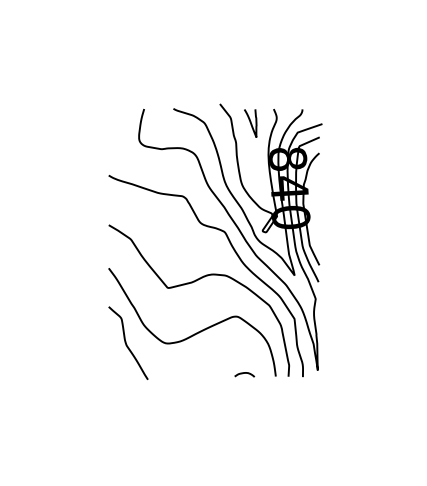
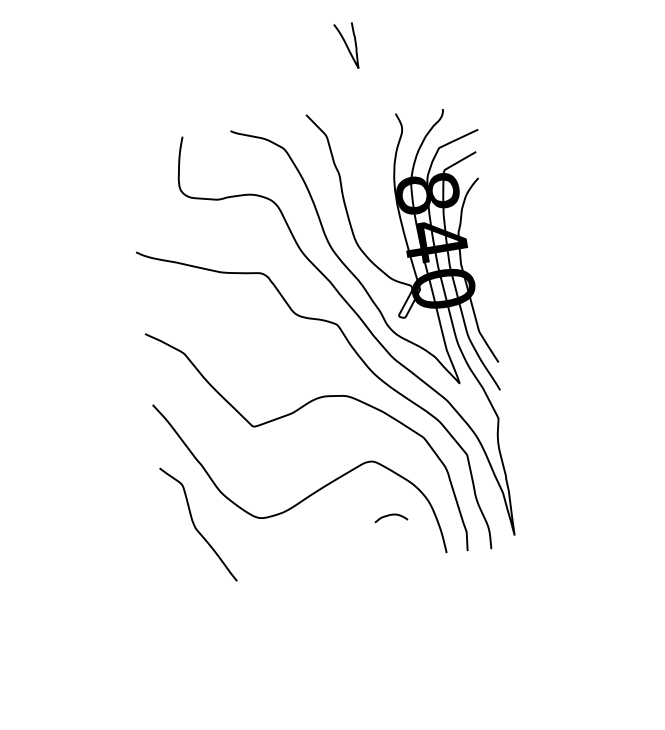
curve: (250, 123) -> (346, 46), moved
curve: (244, 373) -> (390, 515), moved

